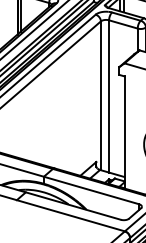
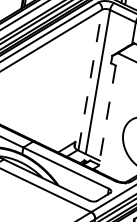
line: (100, 95) -> (89, 79), solid -> dashed
line: (124, 132) -> (106, 118), solid -> dashed

